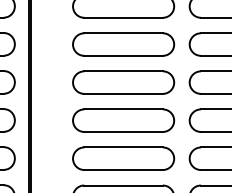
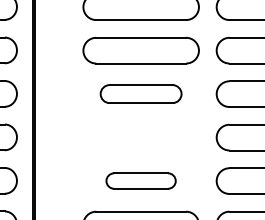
part: (123, 82) -> (140, 93), size x0.7
part: (123, 120) -> (140, 137), removed
part: (123, 158) -> (140, 180), size x0.6

